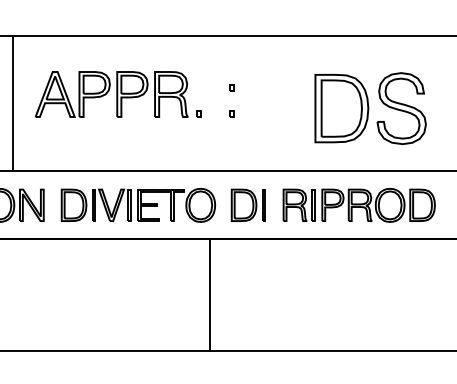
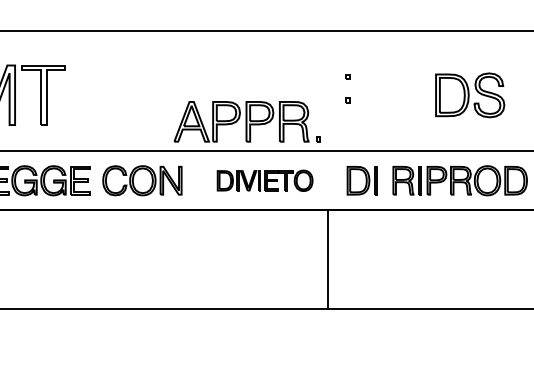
part: (117, 94) -> (246, 121), moved
line: (13, 103) -> (154, 90), removed
part: (369, 108) -> (469, 95), size x0.7
part: (137, 205) -> (264, 180), size x0.7

